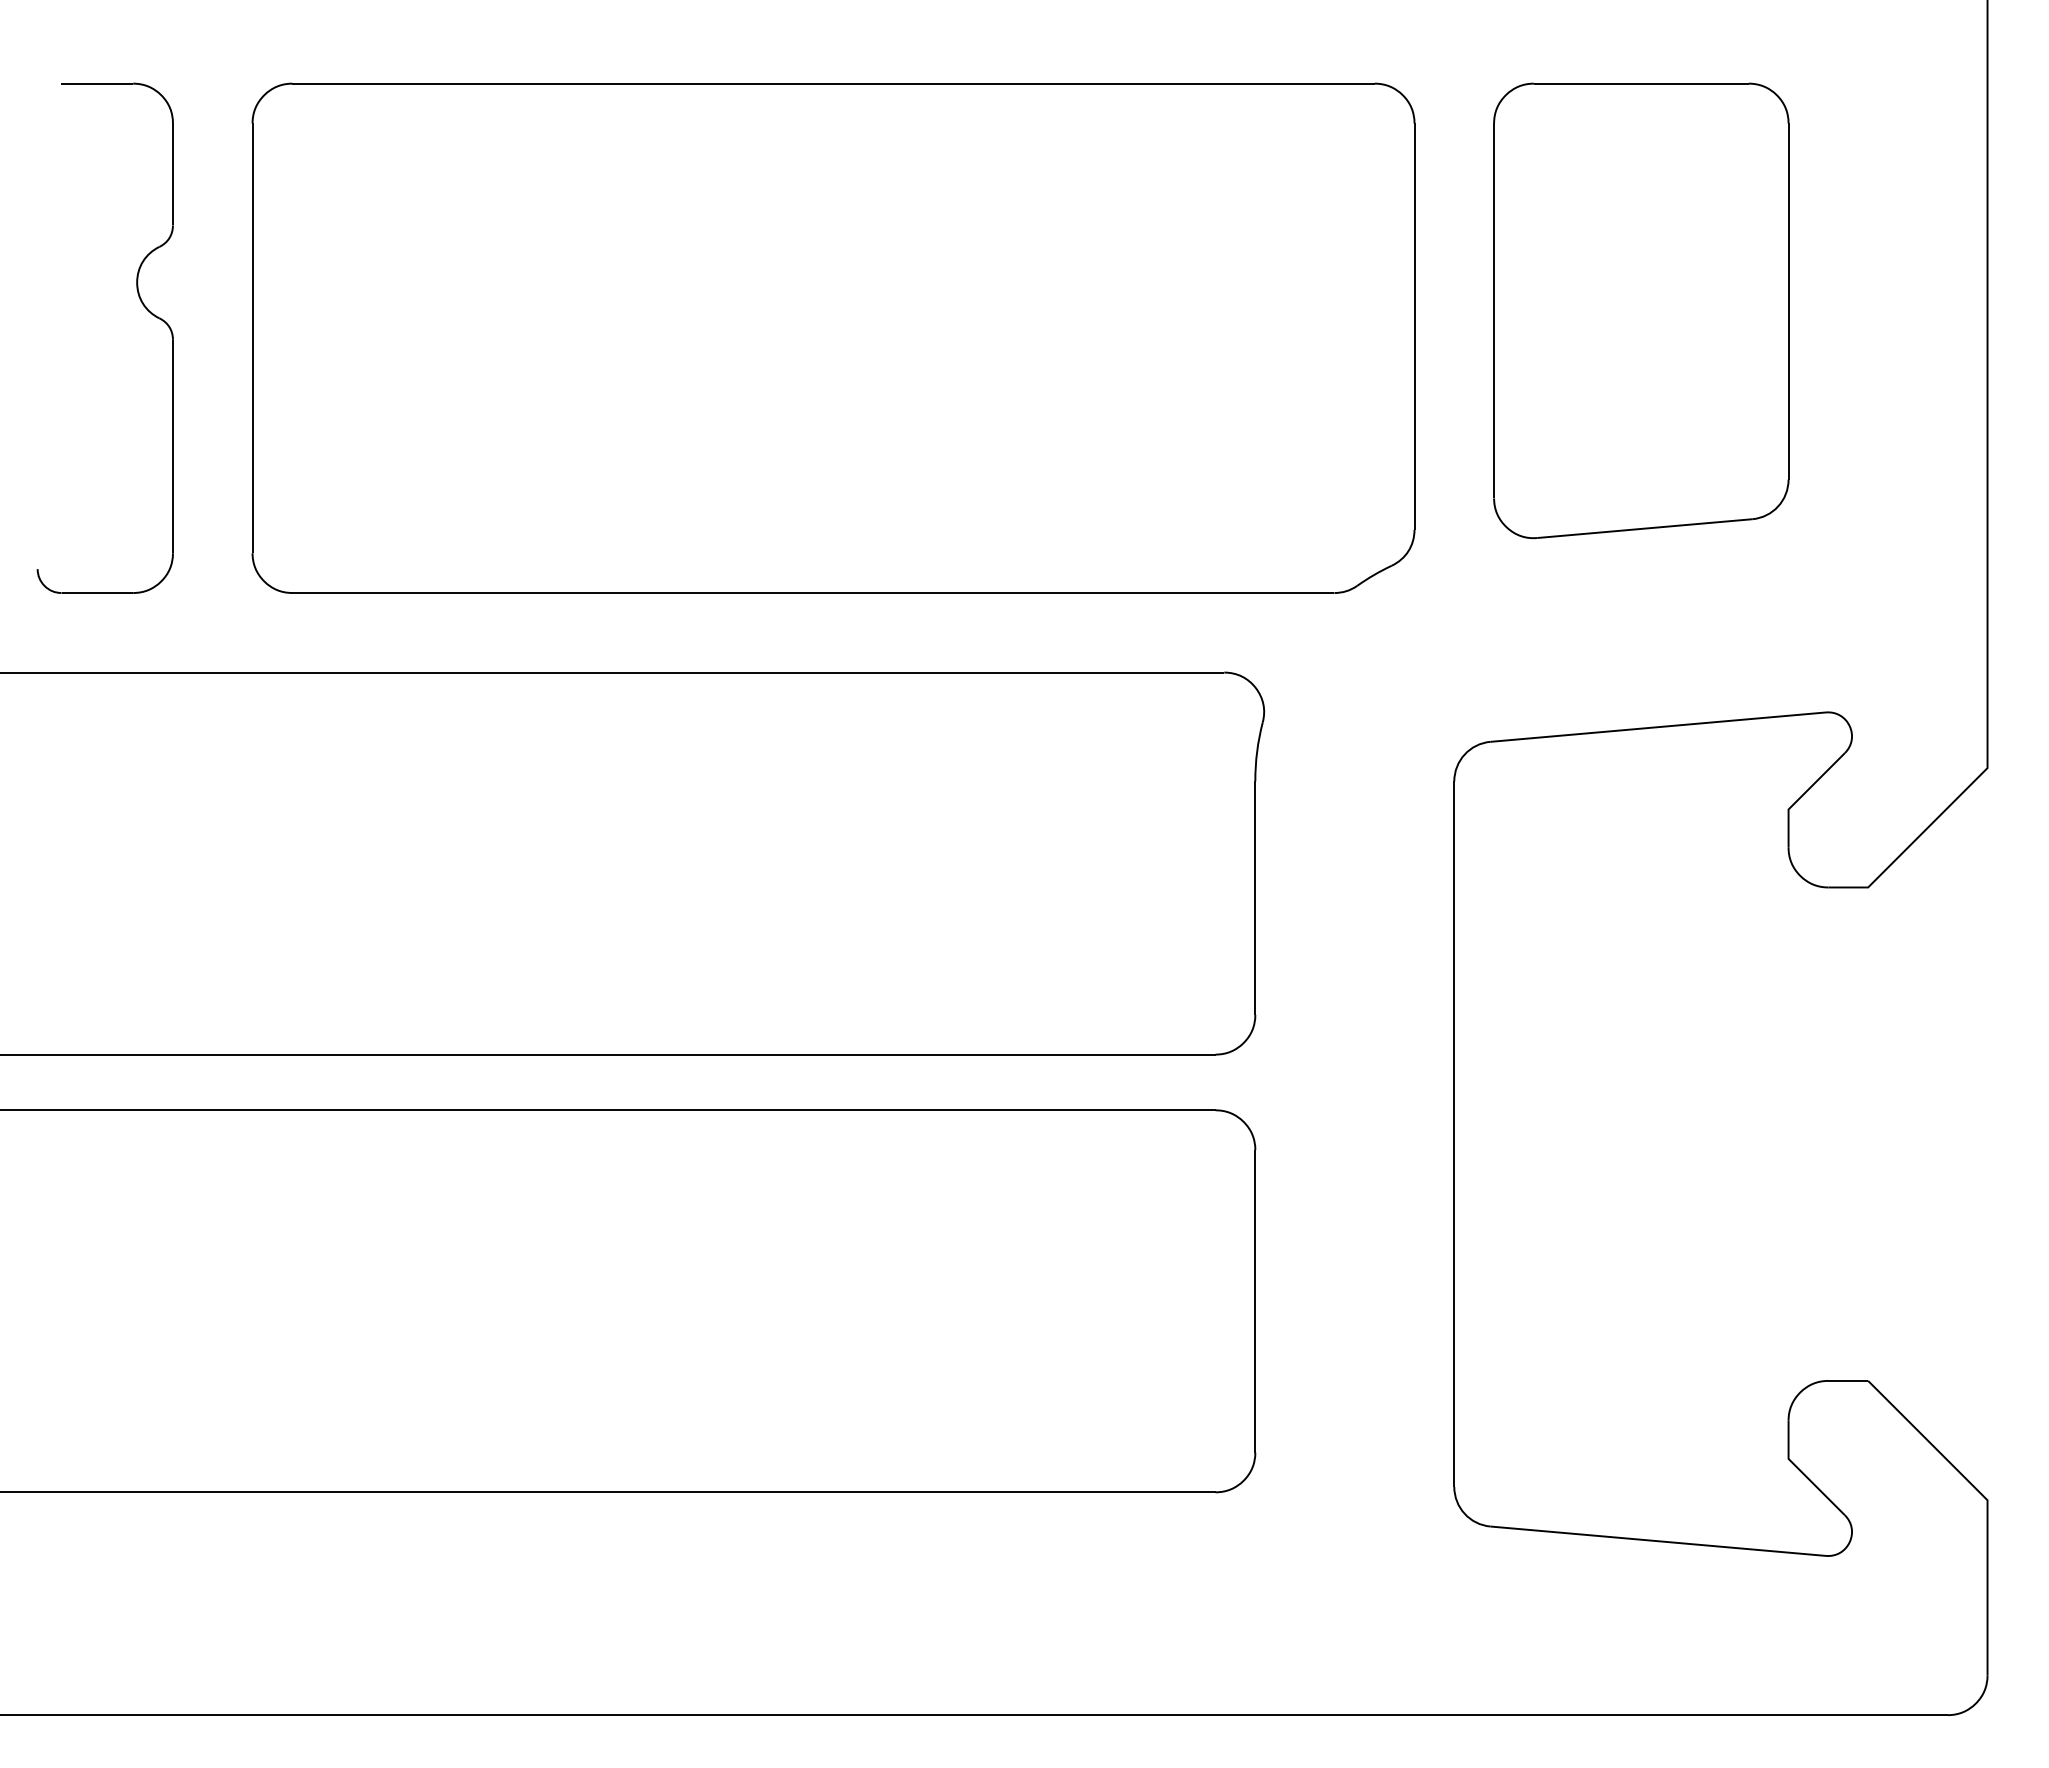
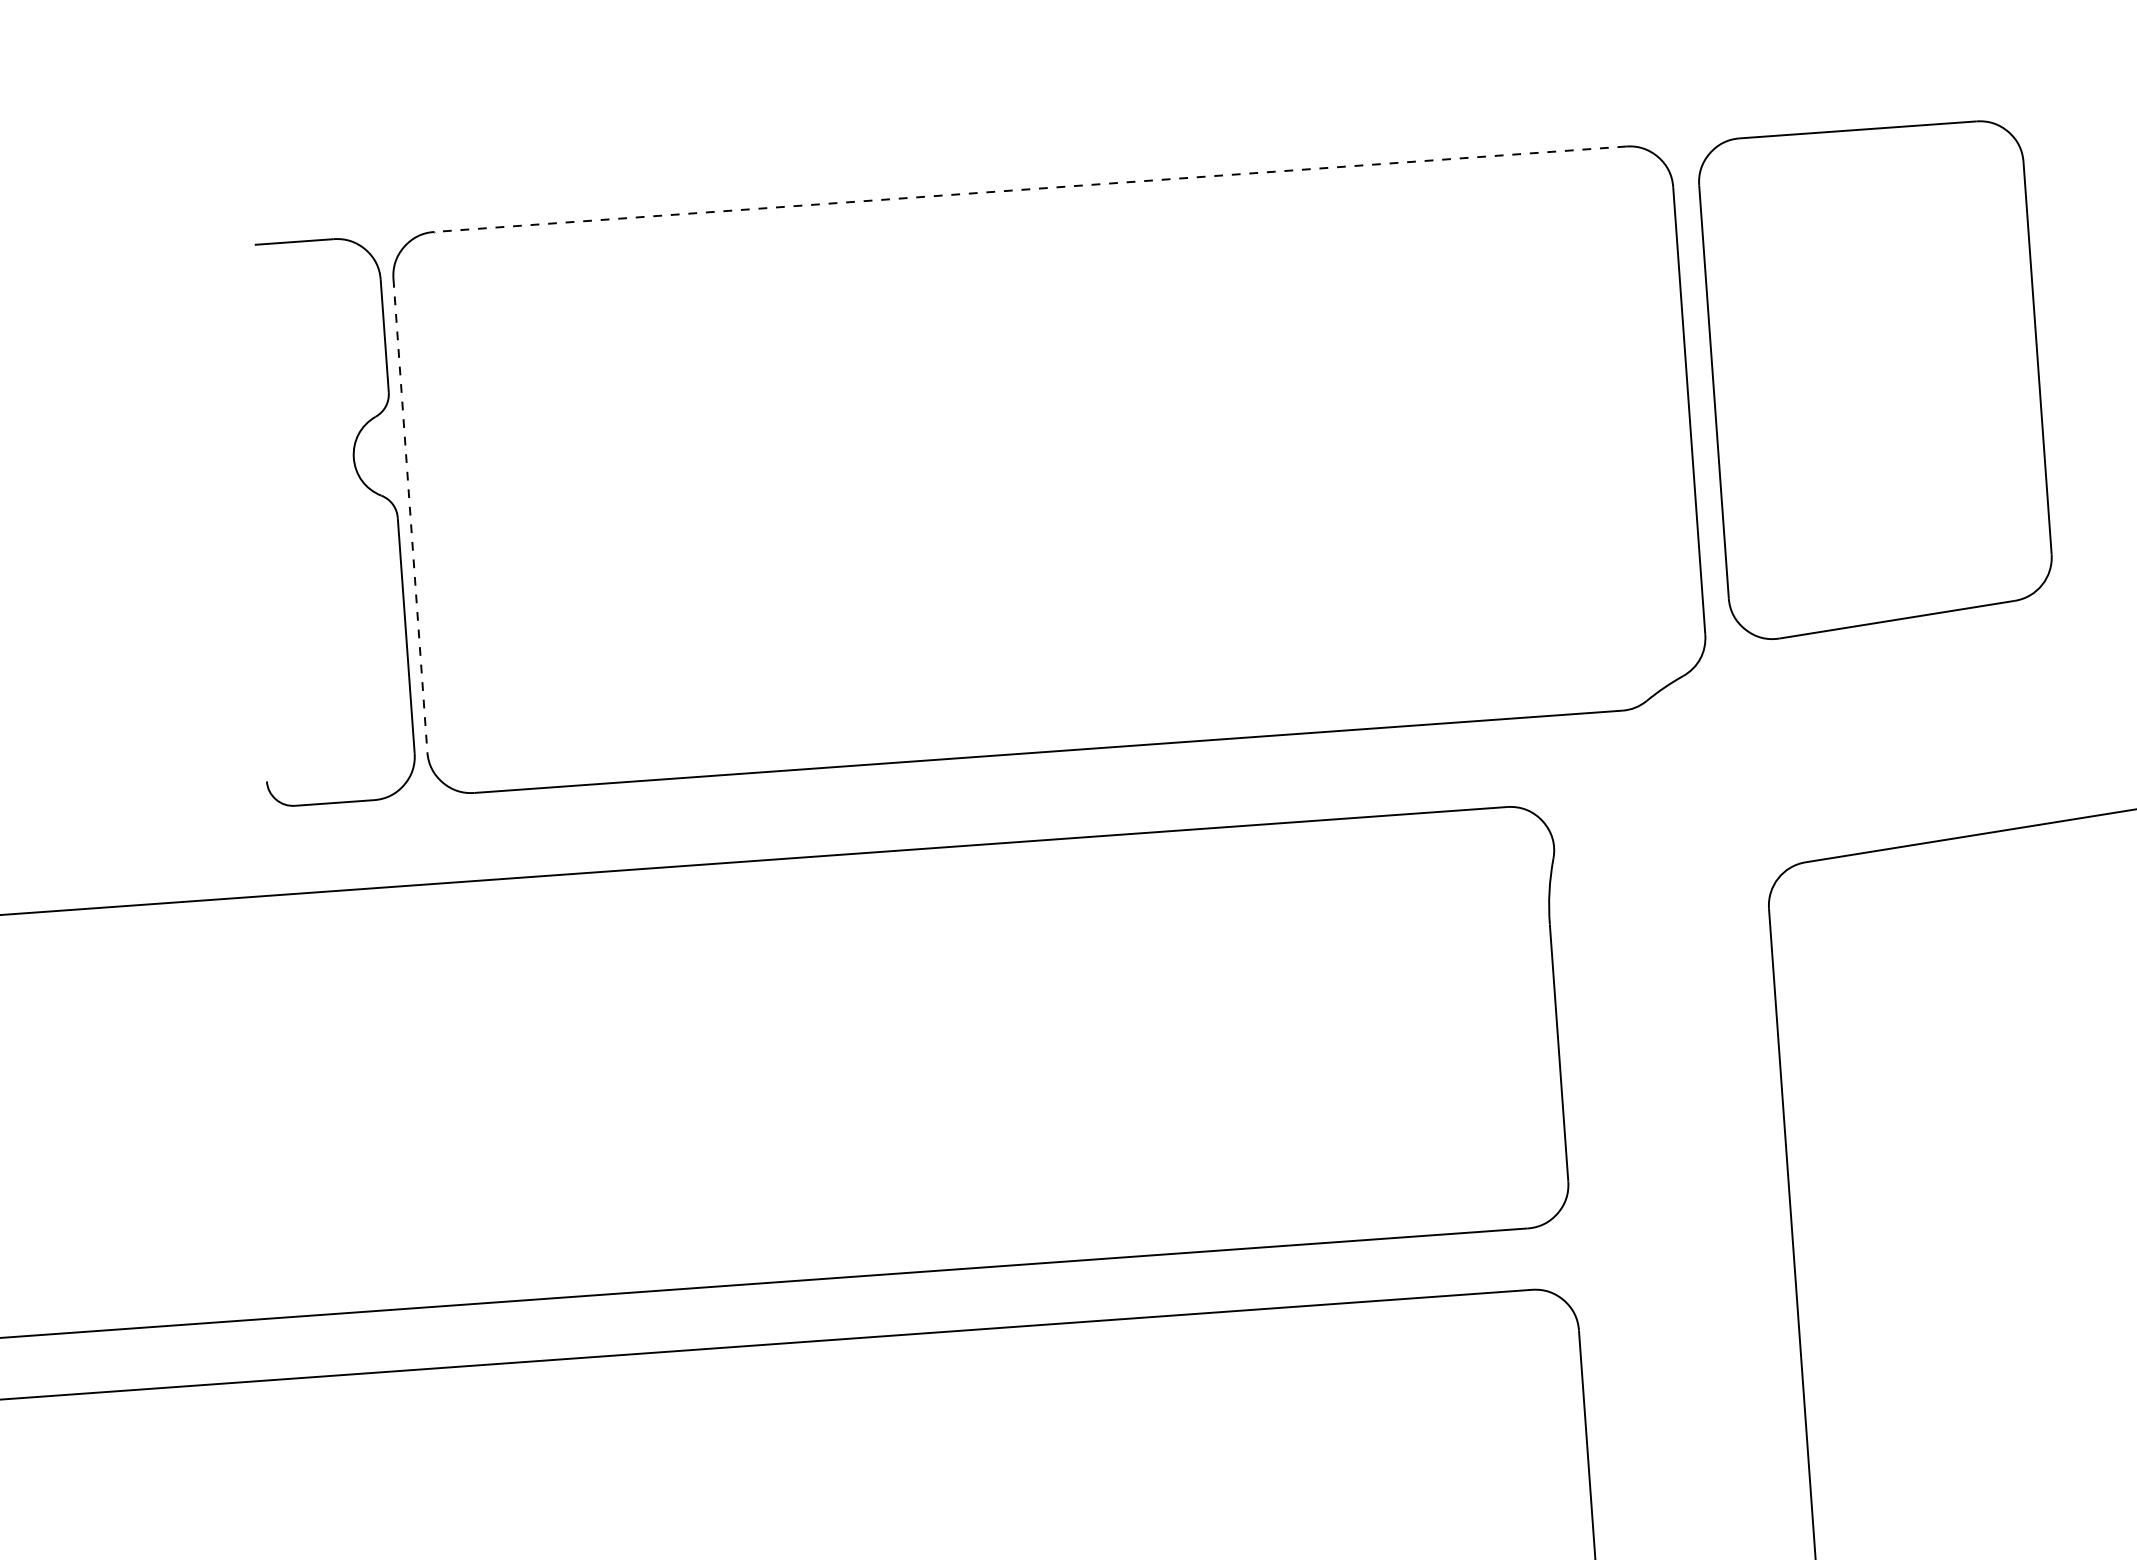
line: (833, 83) -> (1030, 189), solid -> dashed
part: (143, 306) -> (362, 483), moved
part: (1641, 310) -> (1876, 379), moved
line: (252, 338) -> (410, 515), solid -> dashed

